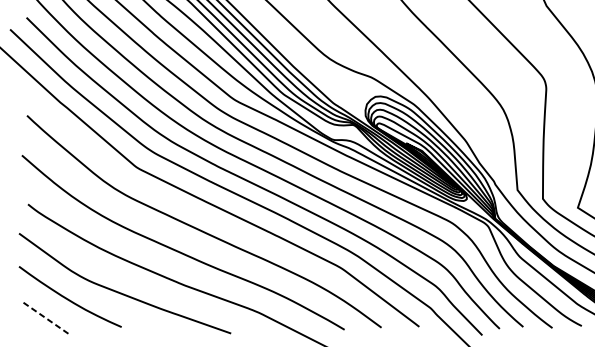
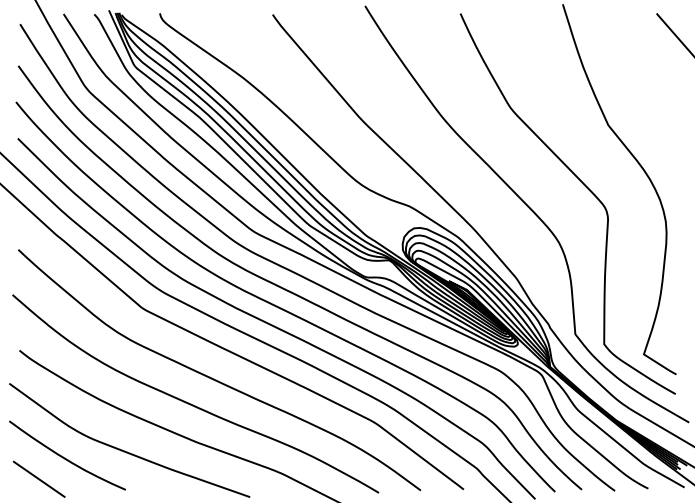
line: (45, 317) -> (39, 479), dashed -> solid

